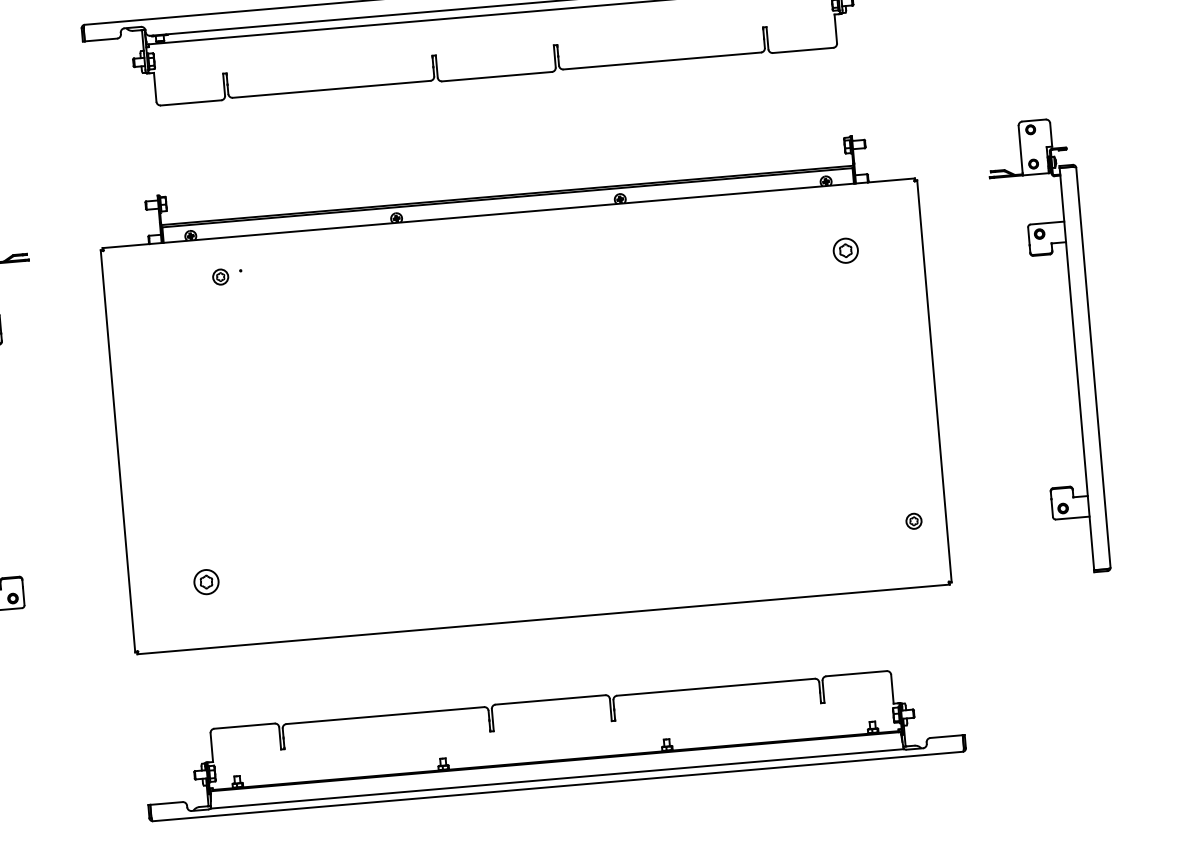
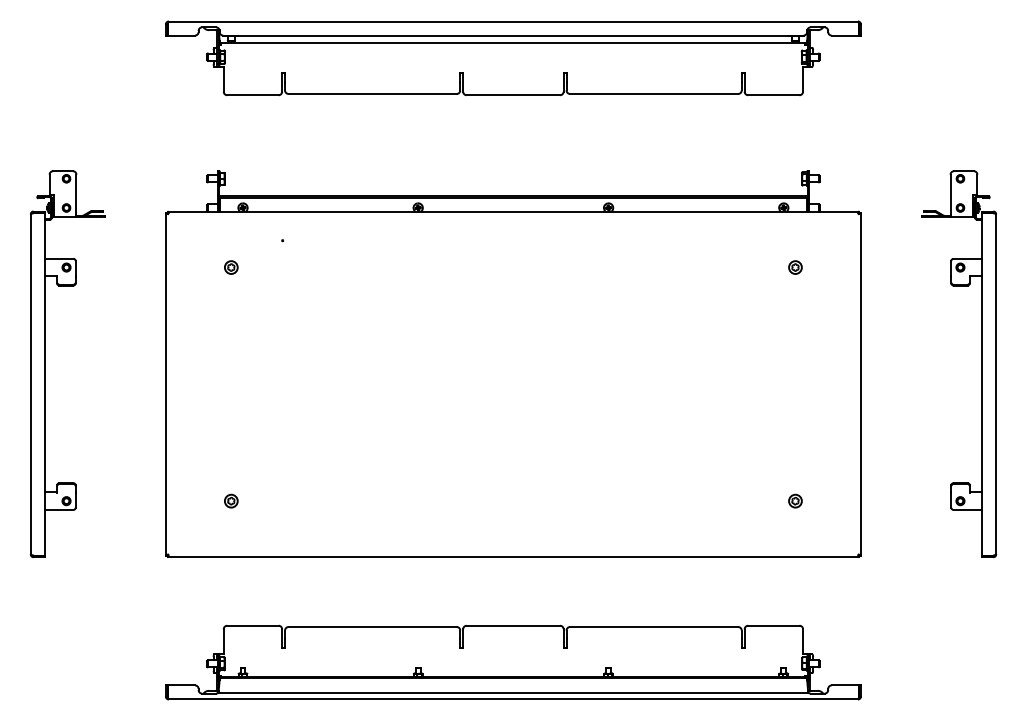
part: (845, 250) -> (795, 267), size x0.62
part: (220, 276) -> (231, 267), moved
part: (913, 520) -> (795, 500), moved
part: (206, 581) -> (231, 500), size x0.62

